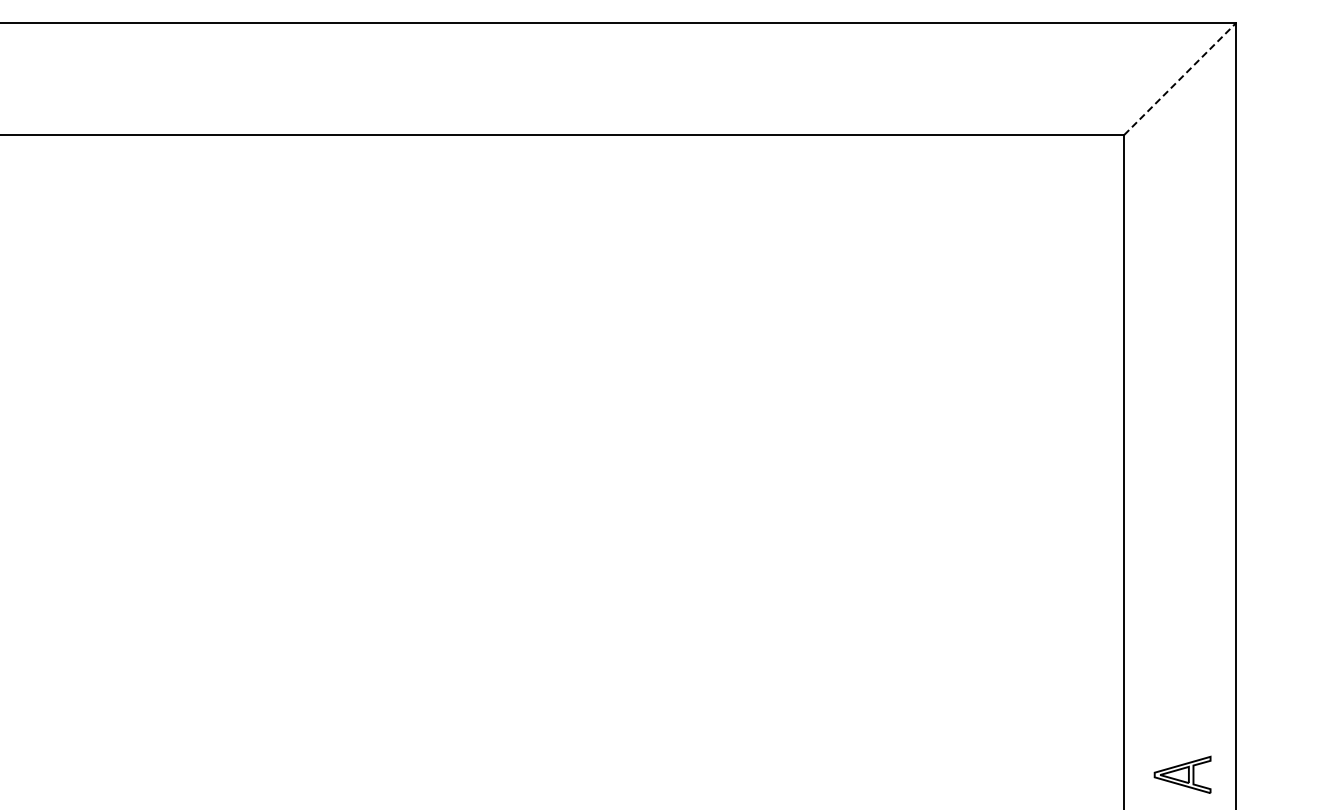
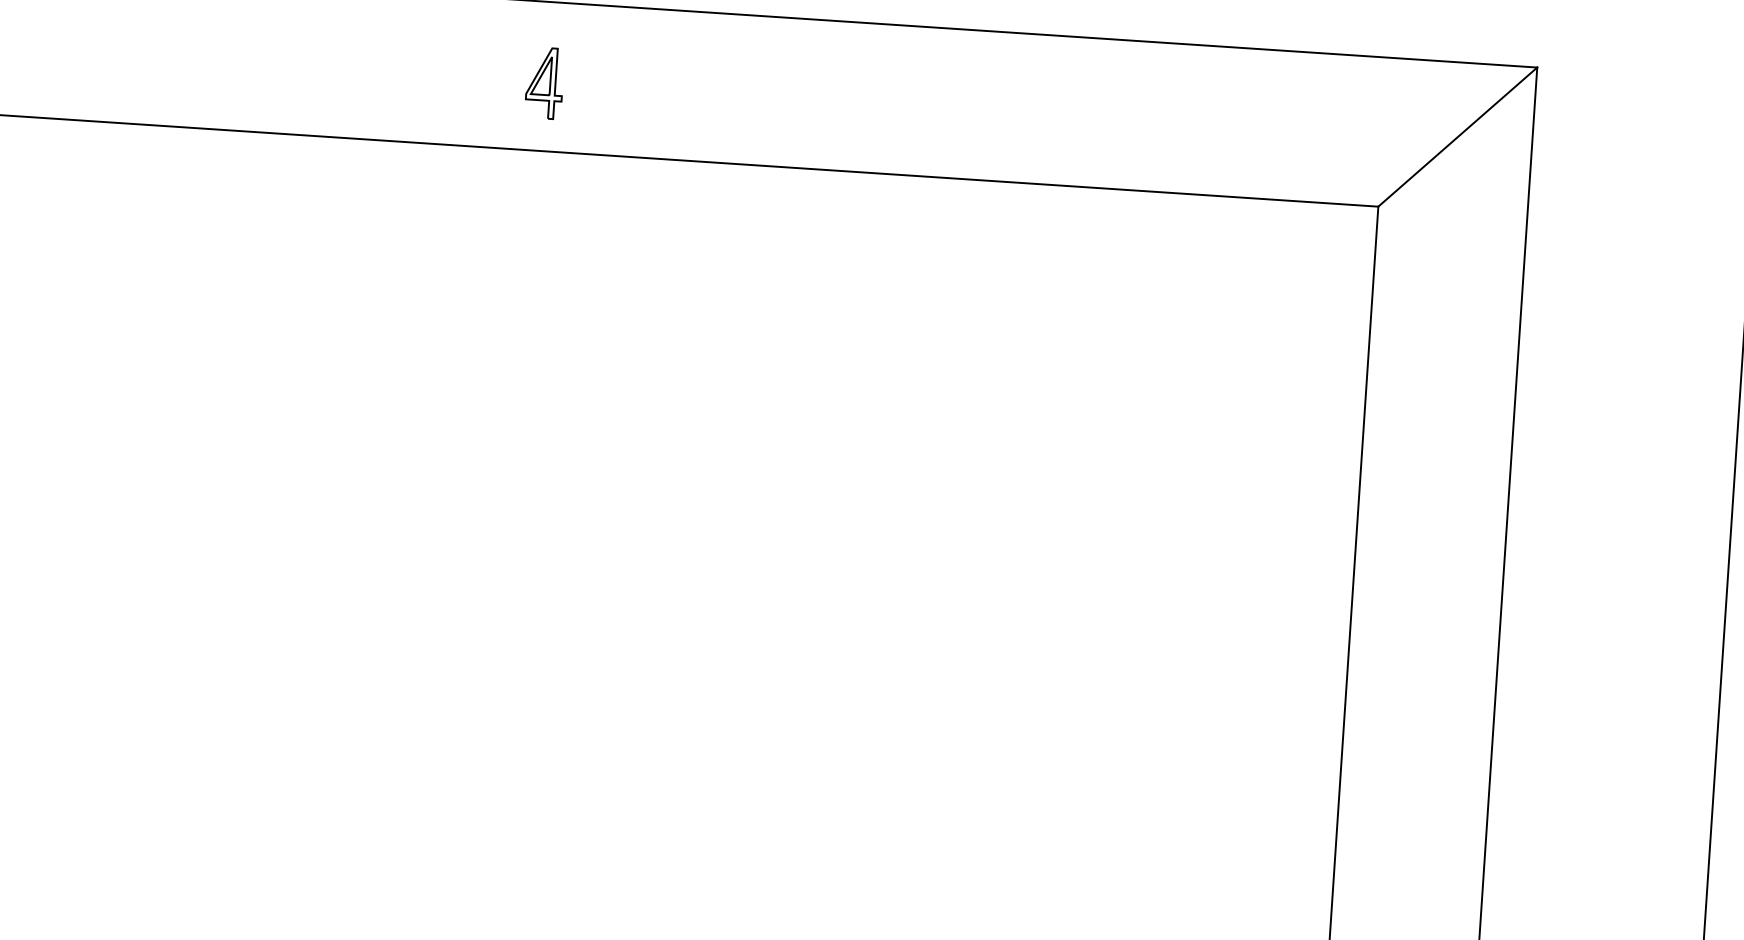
line: (1180, 79) -> (1458, 137), dashed -> solid
part: (496, 84) -> (545, 83), added

